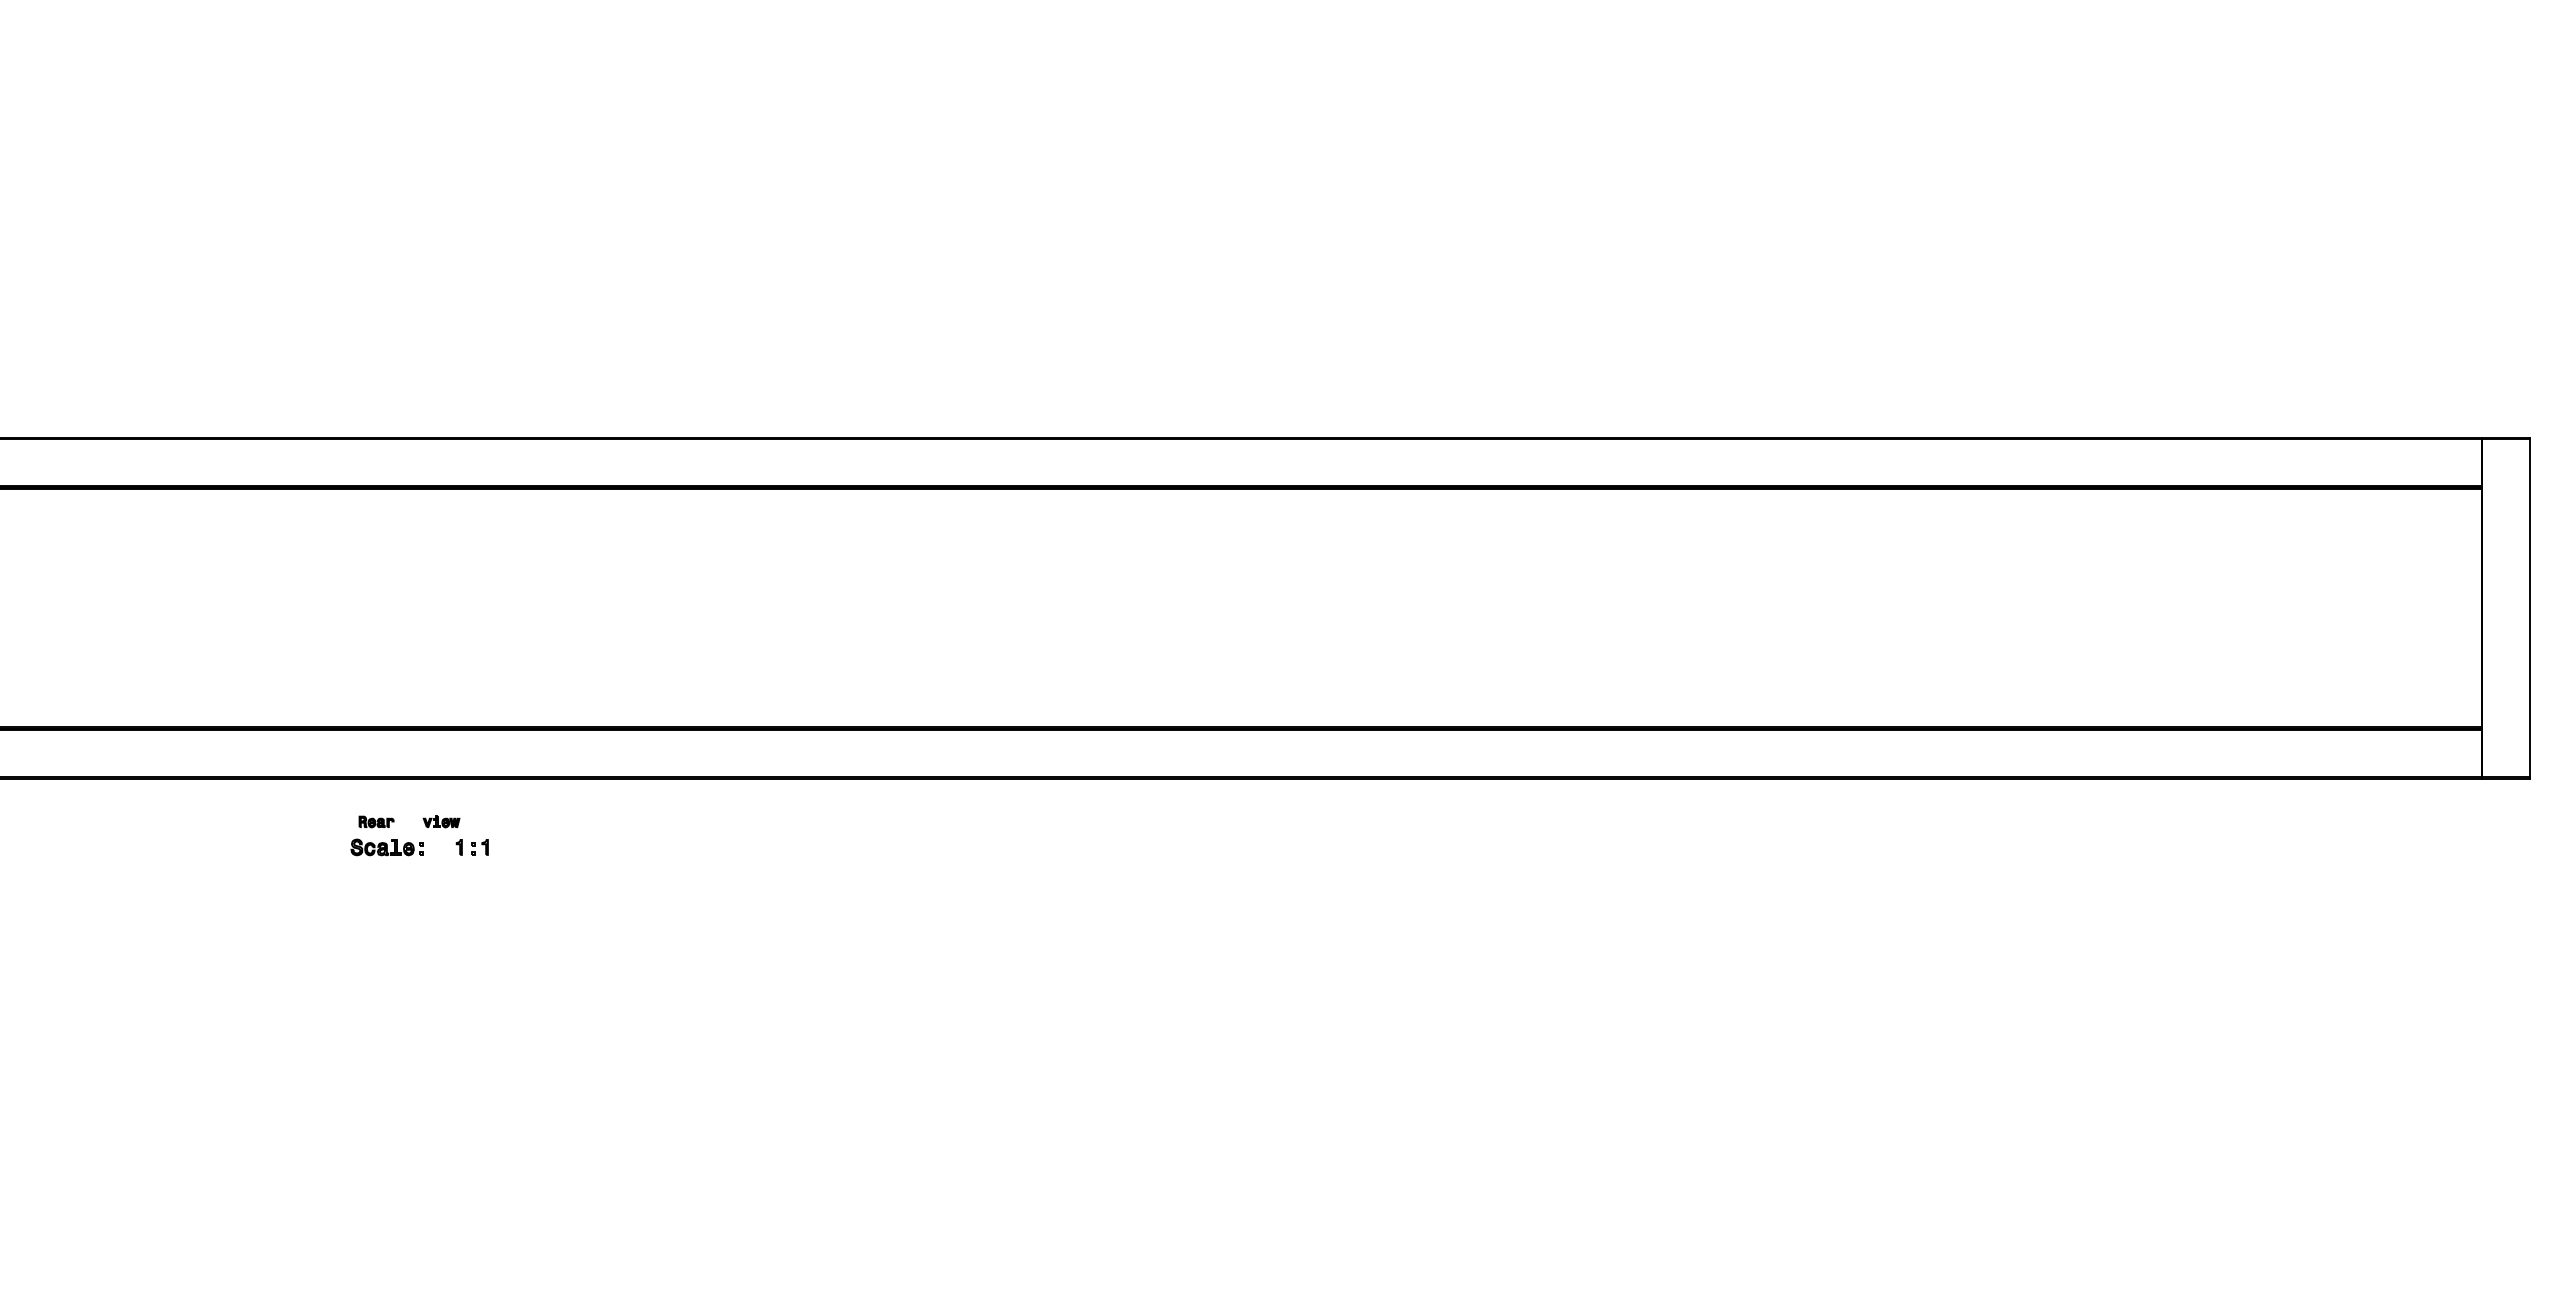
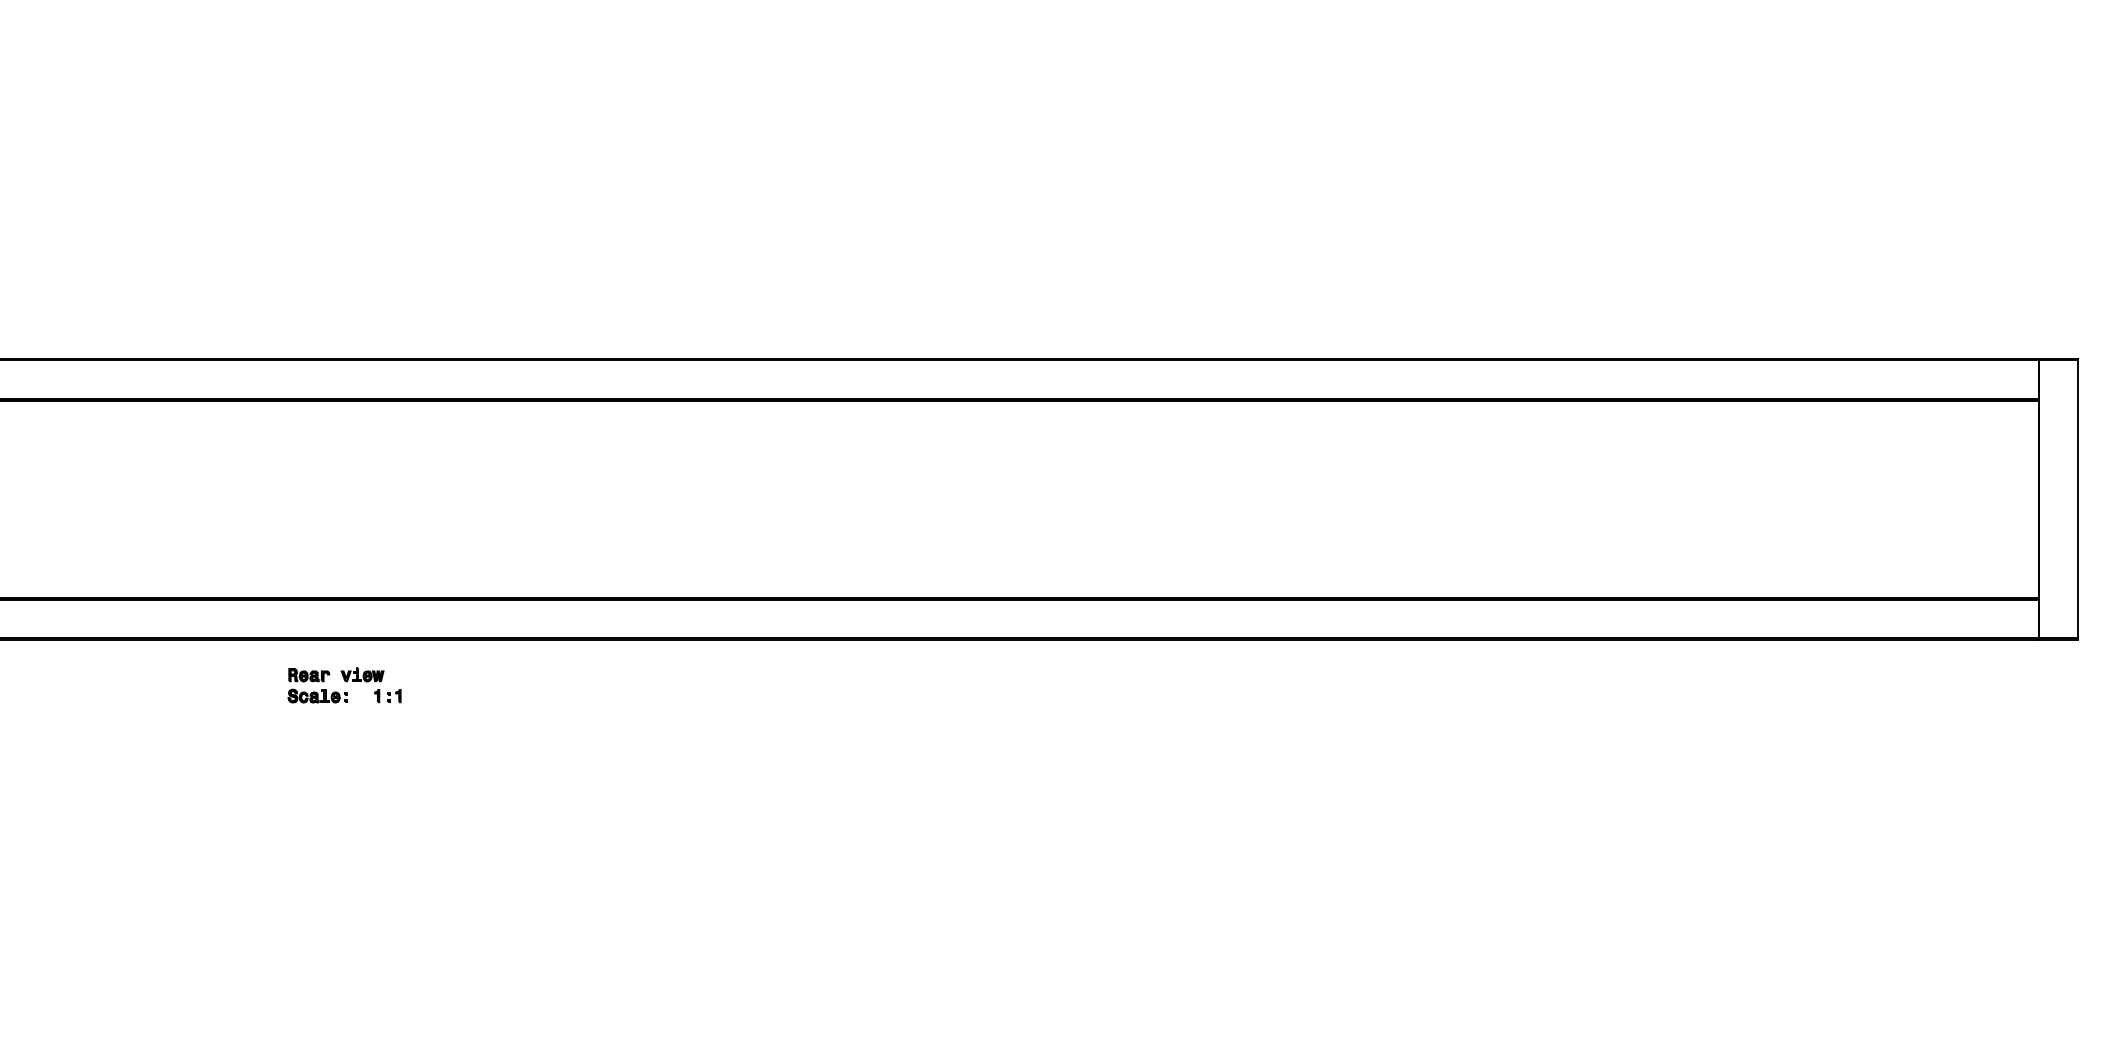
part: (376, 821) -> (309, 674), size x1.43
part: (441, 821) -> (362, 674), size x1.43

